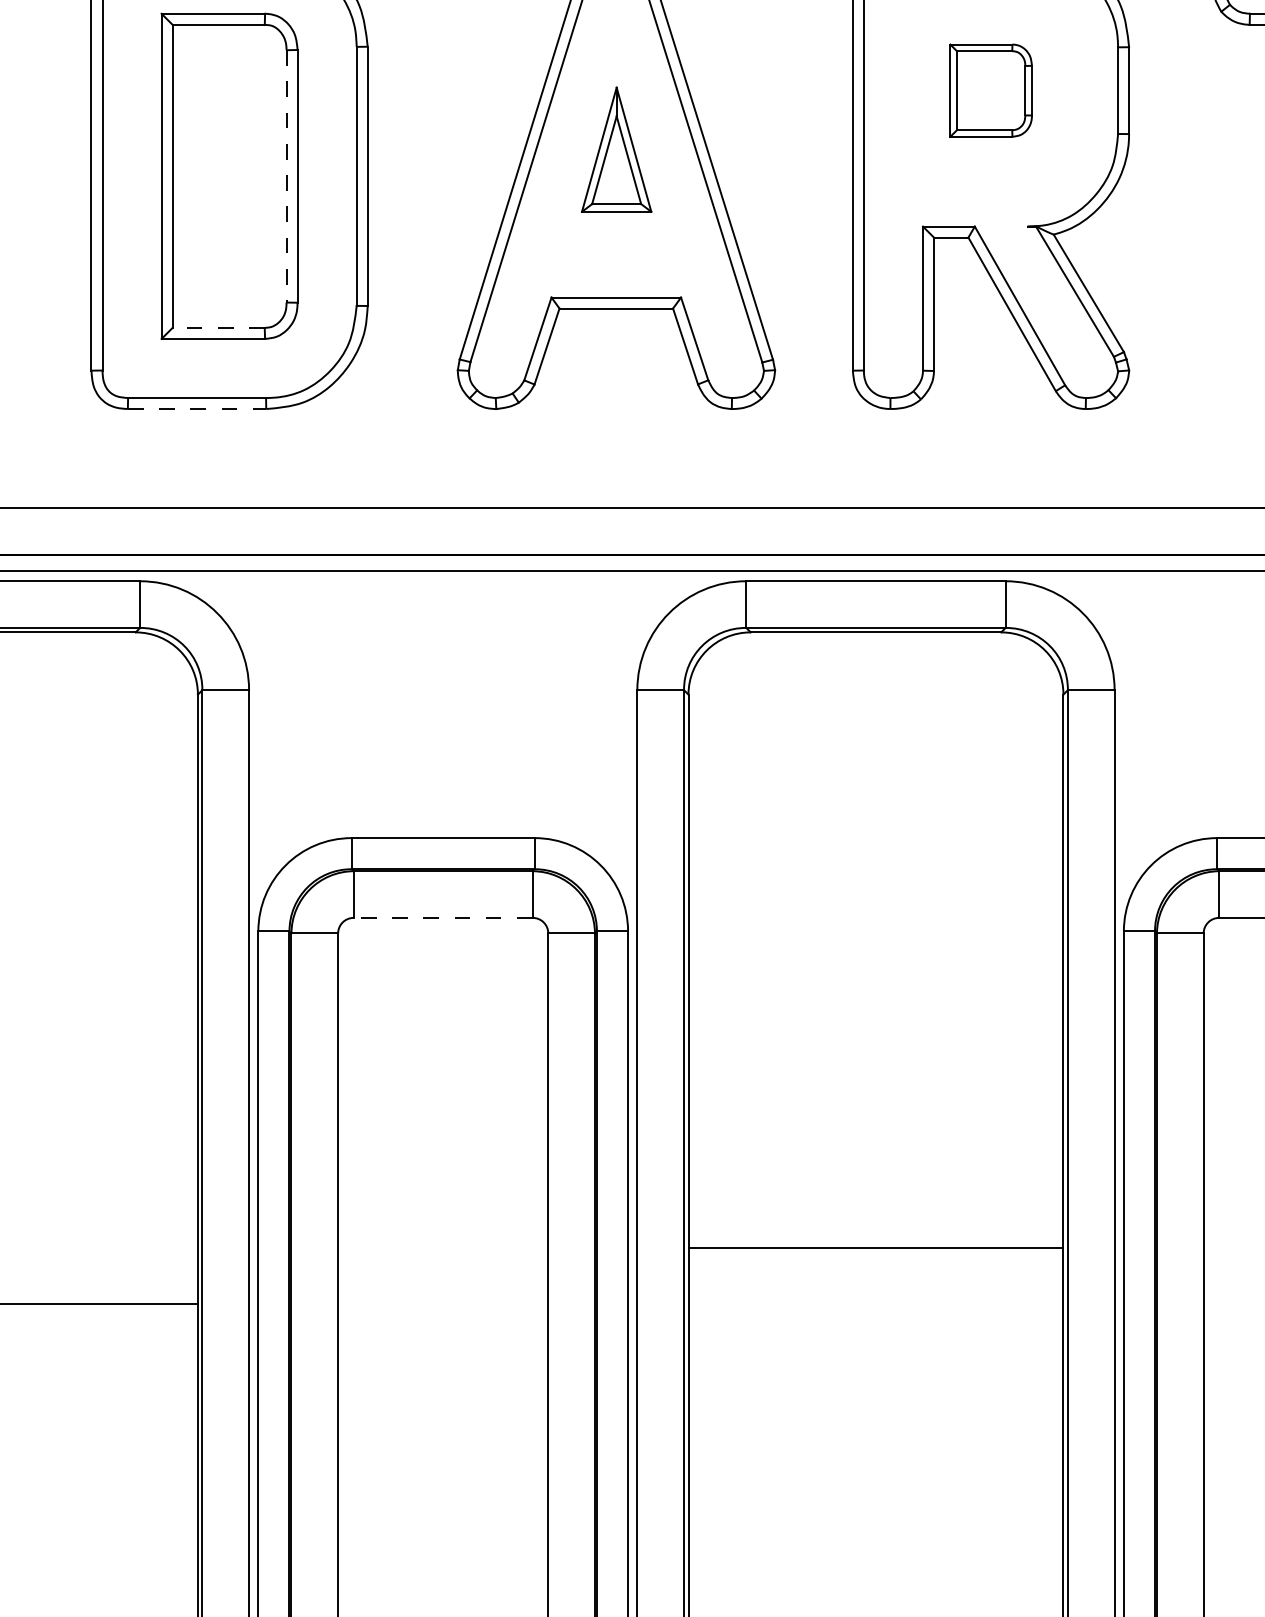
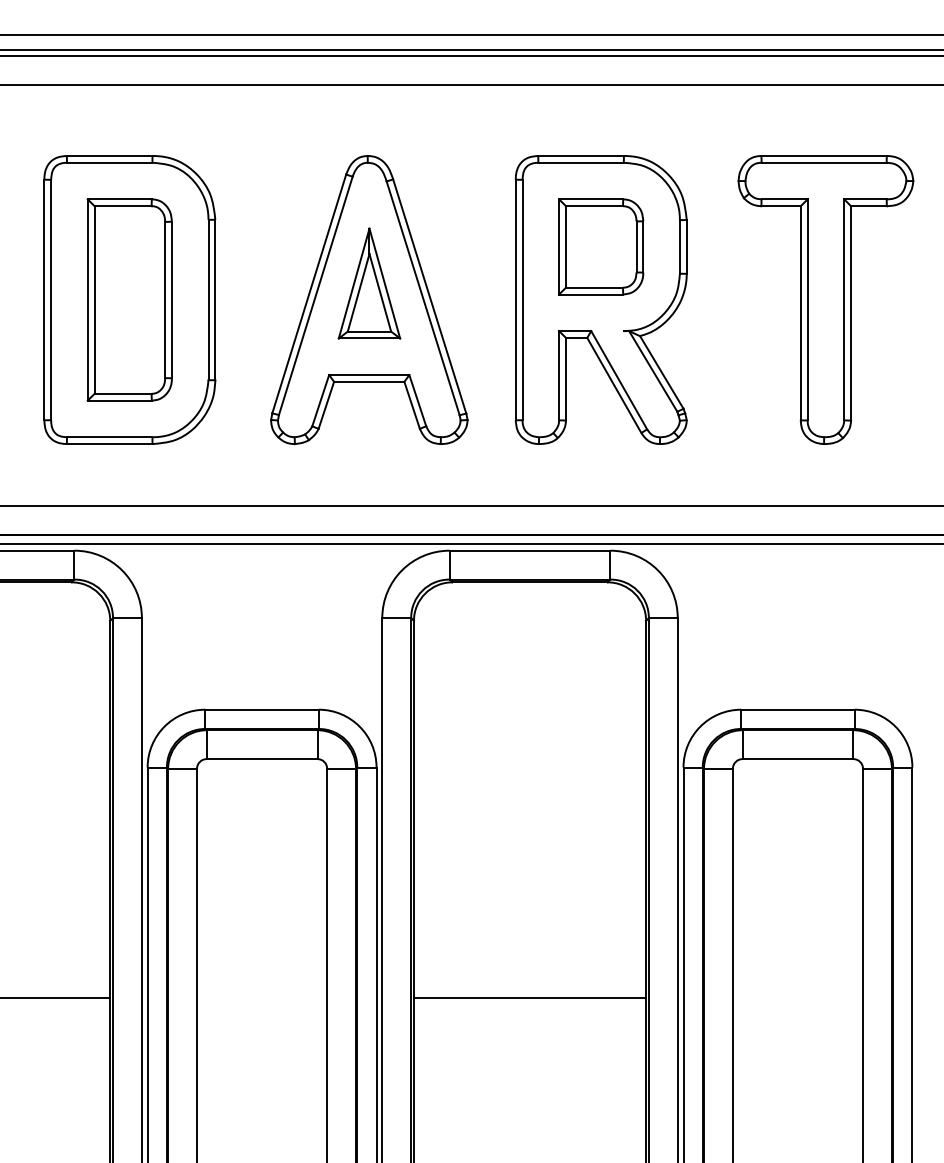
part: (991, 89) -> (601, 246), size x1.67
part: (616, 149) -> (369, 283), size x1.43
line: (287, 177) -> (165, 300), dashed -> solid
line: (219, 327) -> (123, 393), dashed -> solid
line: (196, 409) -> (109, 444), dashed -> solid
line: (442, 918) -> (261, 759), dashed -> solid
line: (875, 1248) -> (529, 998), moved

